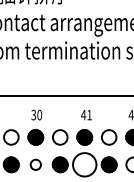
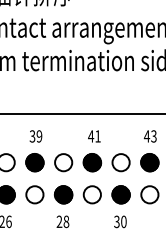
text: (39, 115) -> (39, 136), 30 -> 39
circle: (35, 164) -> (34, 194), size x1.43
circle: (83, 164) -> (91, 194), size x0.62

